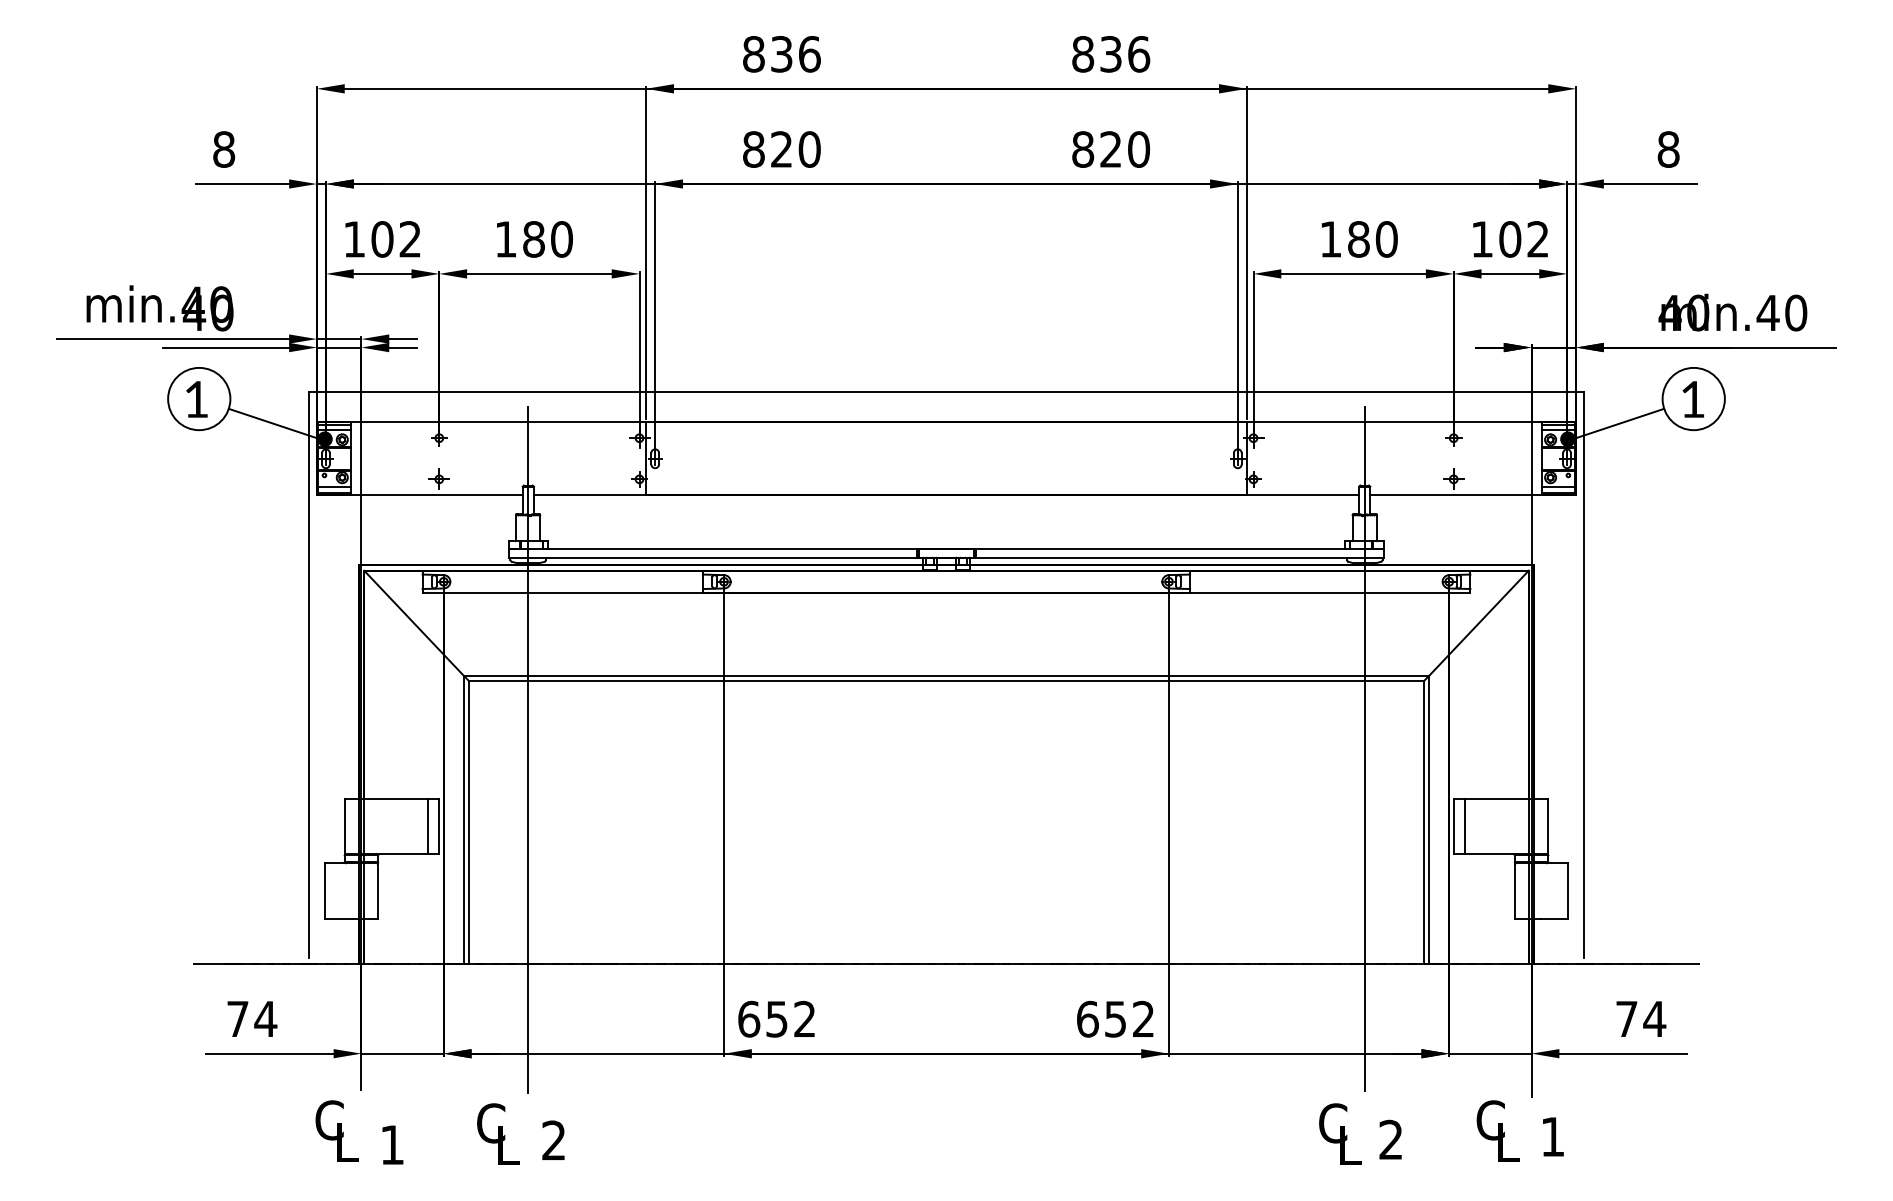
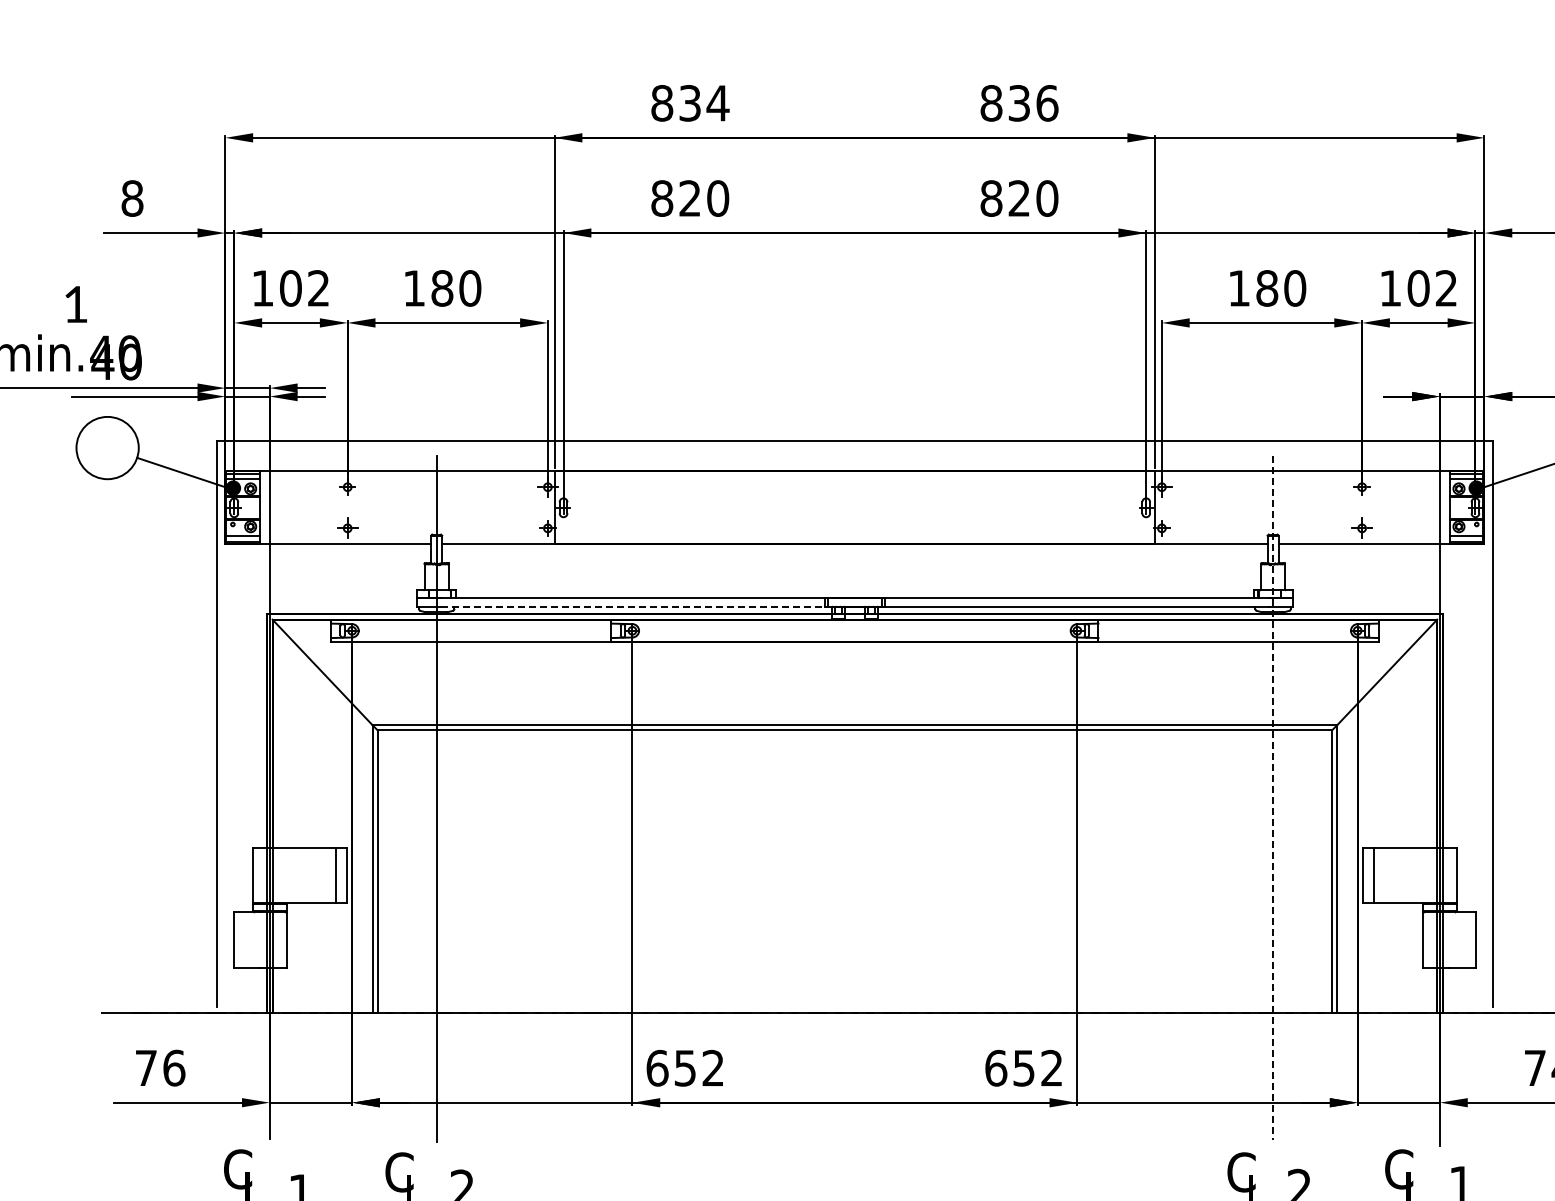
text: (809, 54) -> (717, 103), 836 -> 834
text: (196, 399) -> (75, 304), moved
line: (726, 557) -> (634, 606), solid -> dashed
line: (1364, 748) -> (1272, 797), solid -> dashed
text: (265, 1018) -> (173, 1067), 74 -> 76

